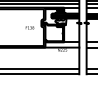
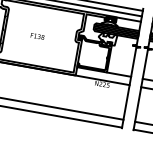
text: (29, 27) -> (36, 35), moved

